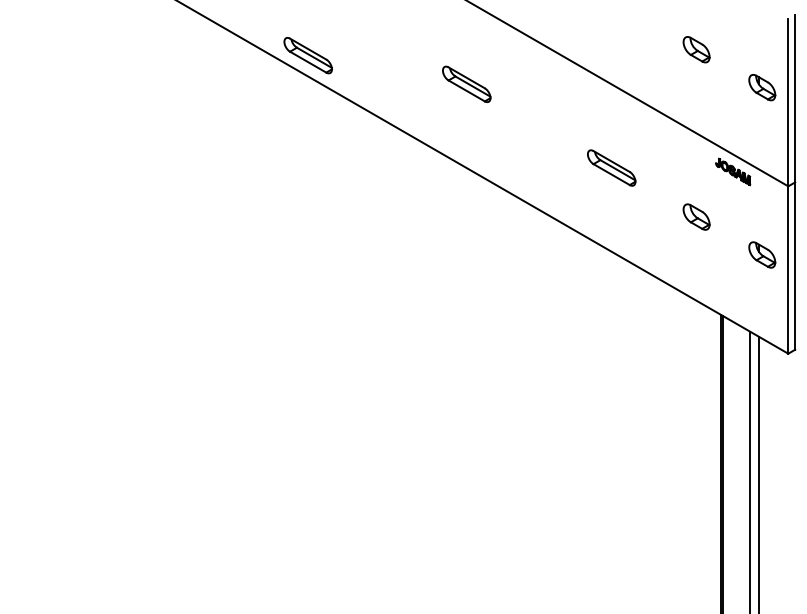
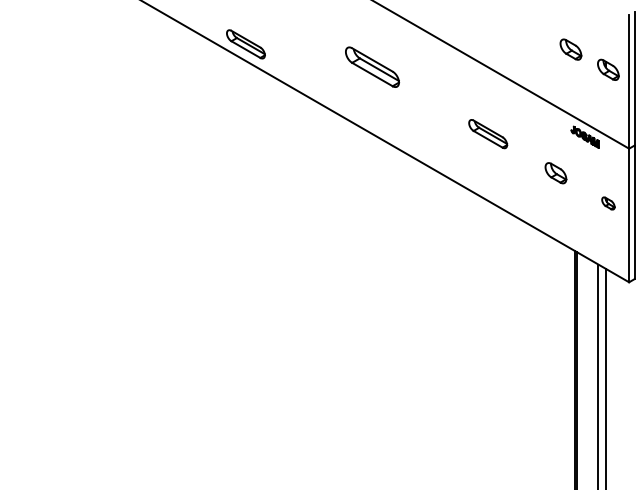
part: (696, 49) -> (570, 49), moved
part: (466, 84) -> (372, 67), size x1.4
part: (762, 255) -> (608, 203), size x0.6

